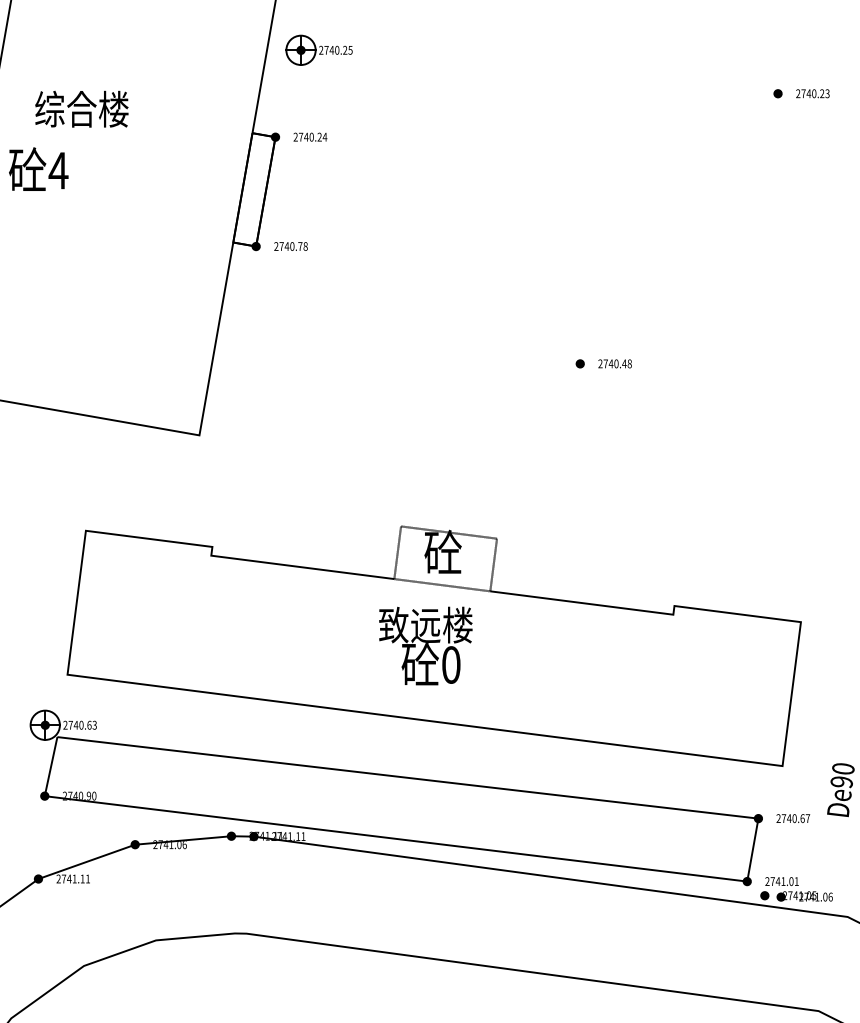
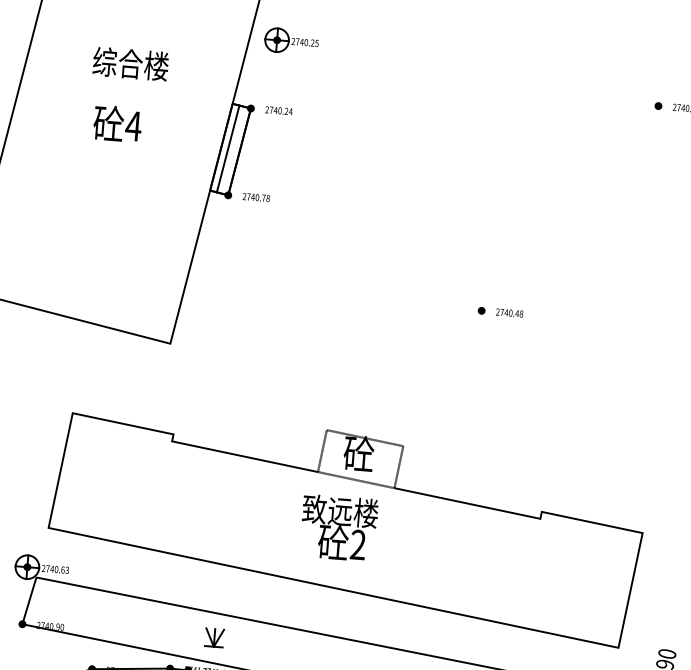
text: (81, 108) -> (130, 63), moved
text: (38, 168) -> (117, 123), moved
line: (251, 189) -> (228, 149), added
text: (451, 664) -> (358, 544), 0 -> 2
part: (283, 793) -> (214, 637), added

